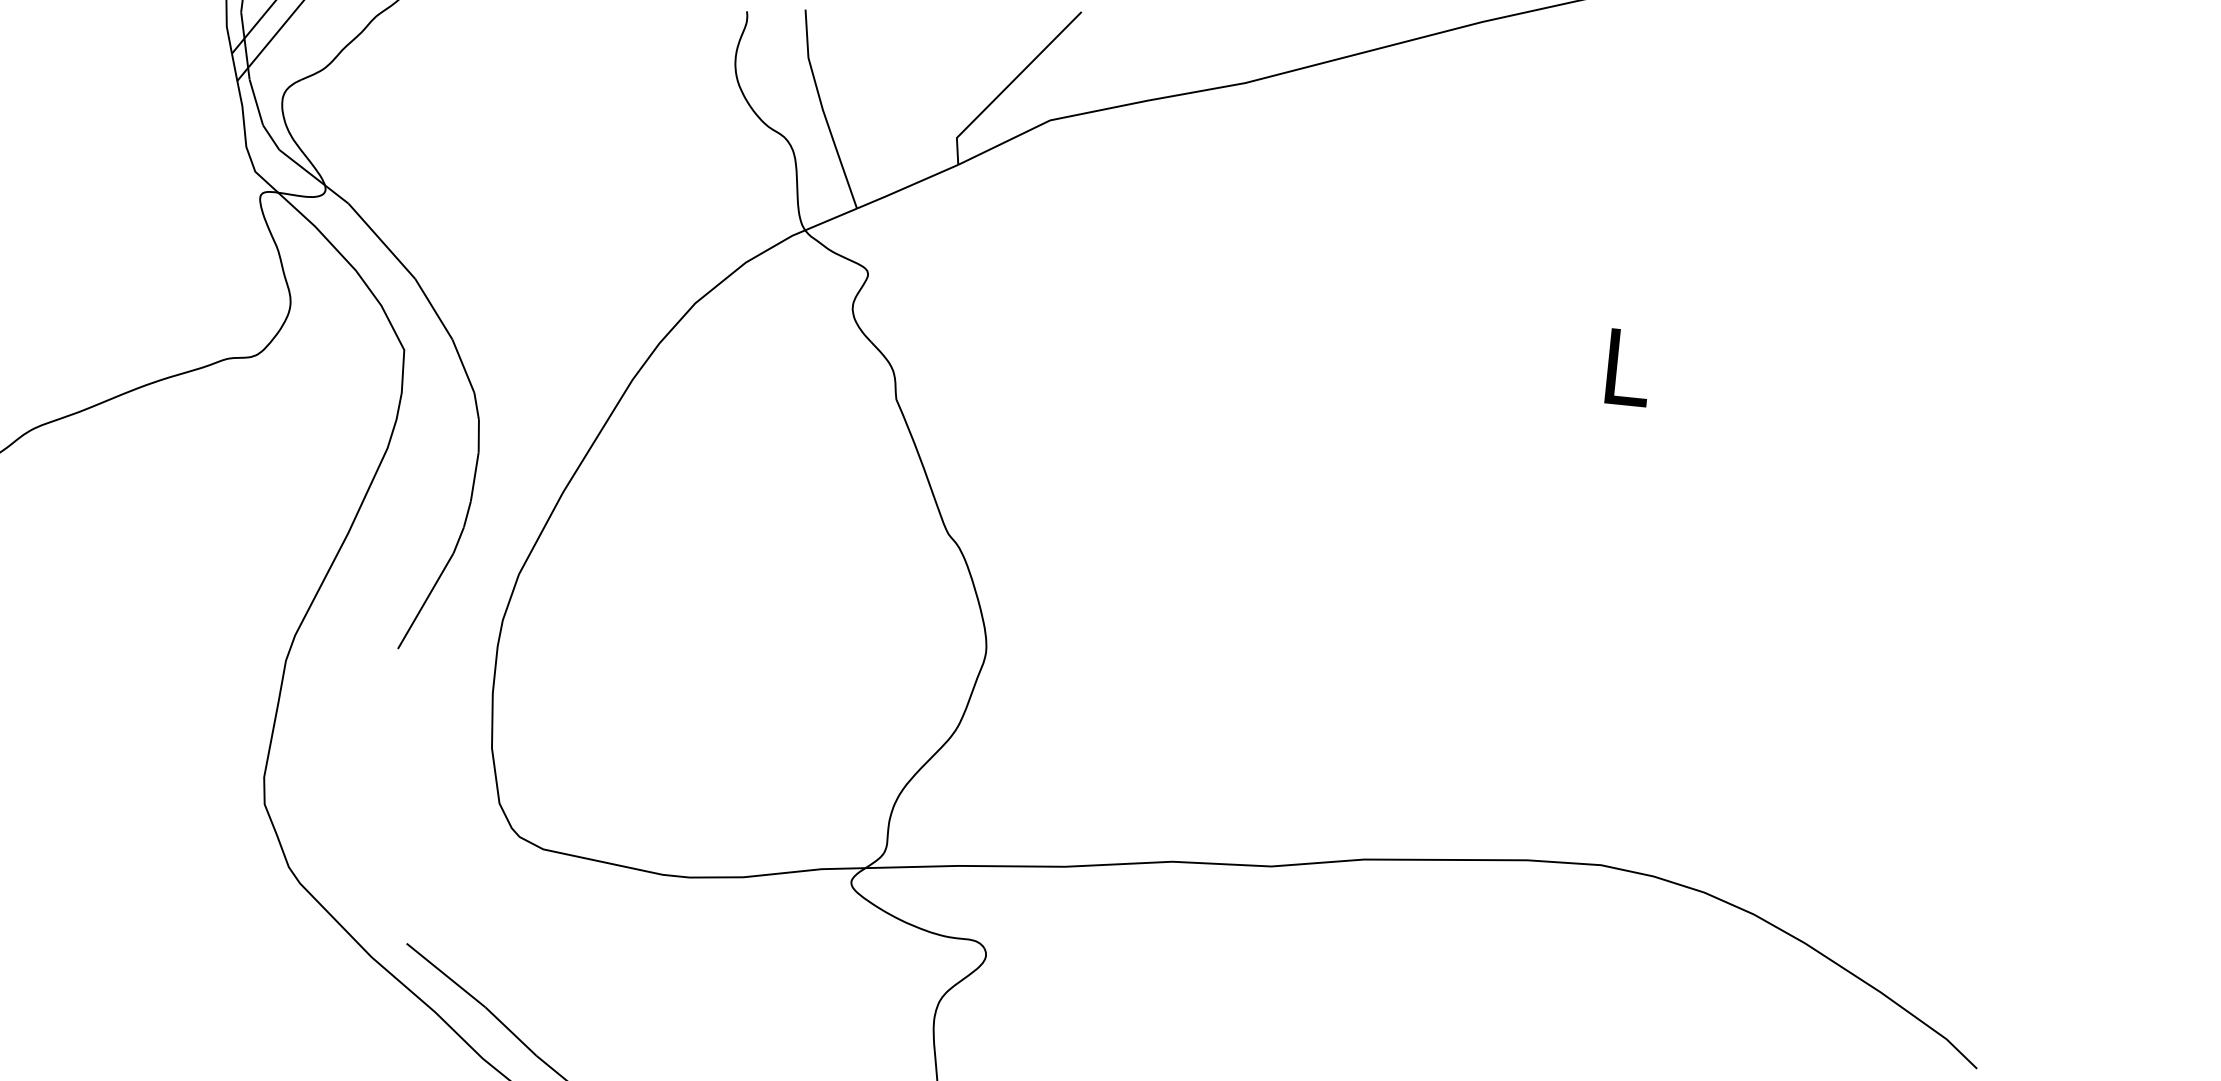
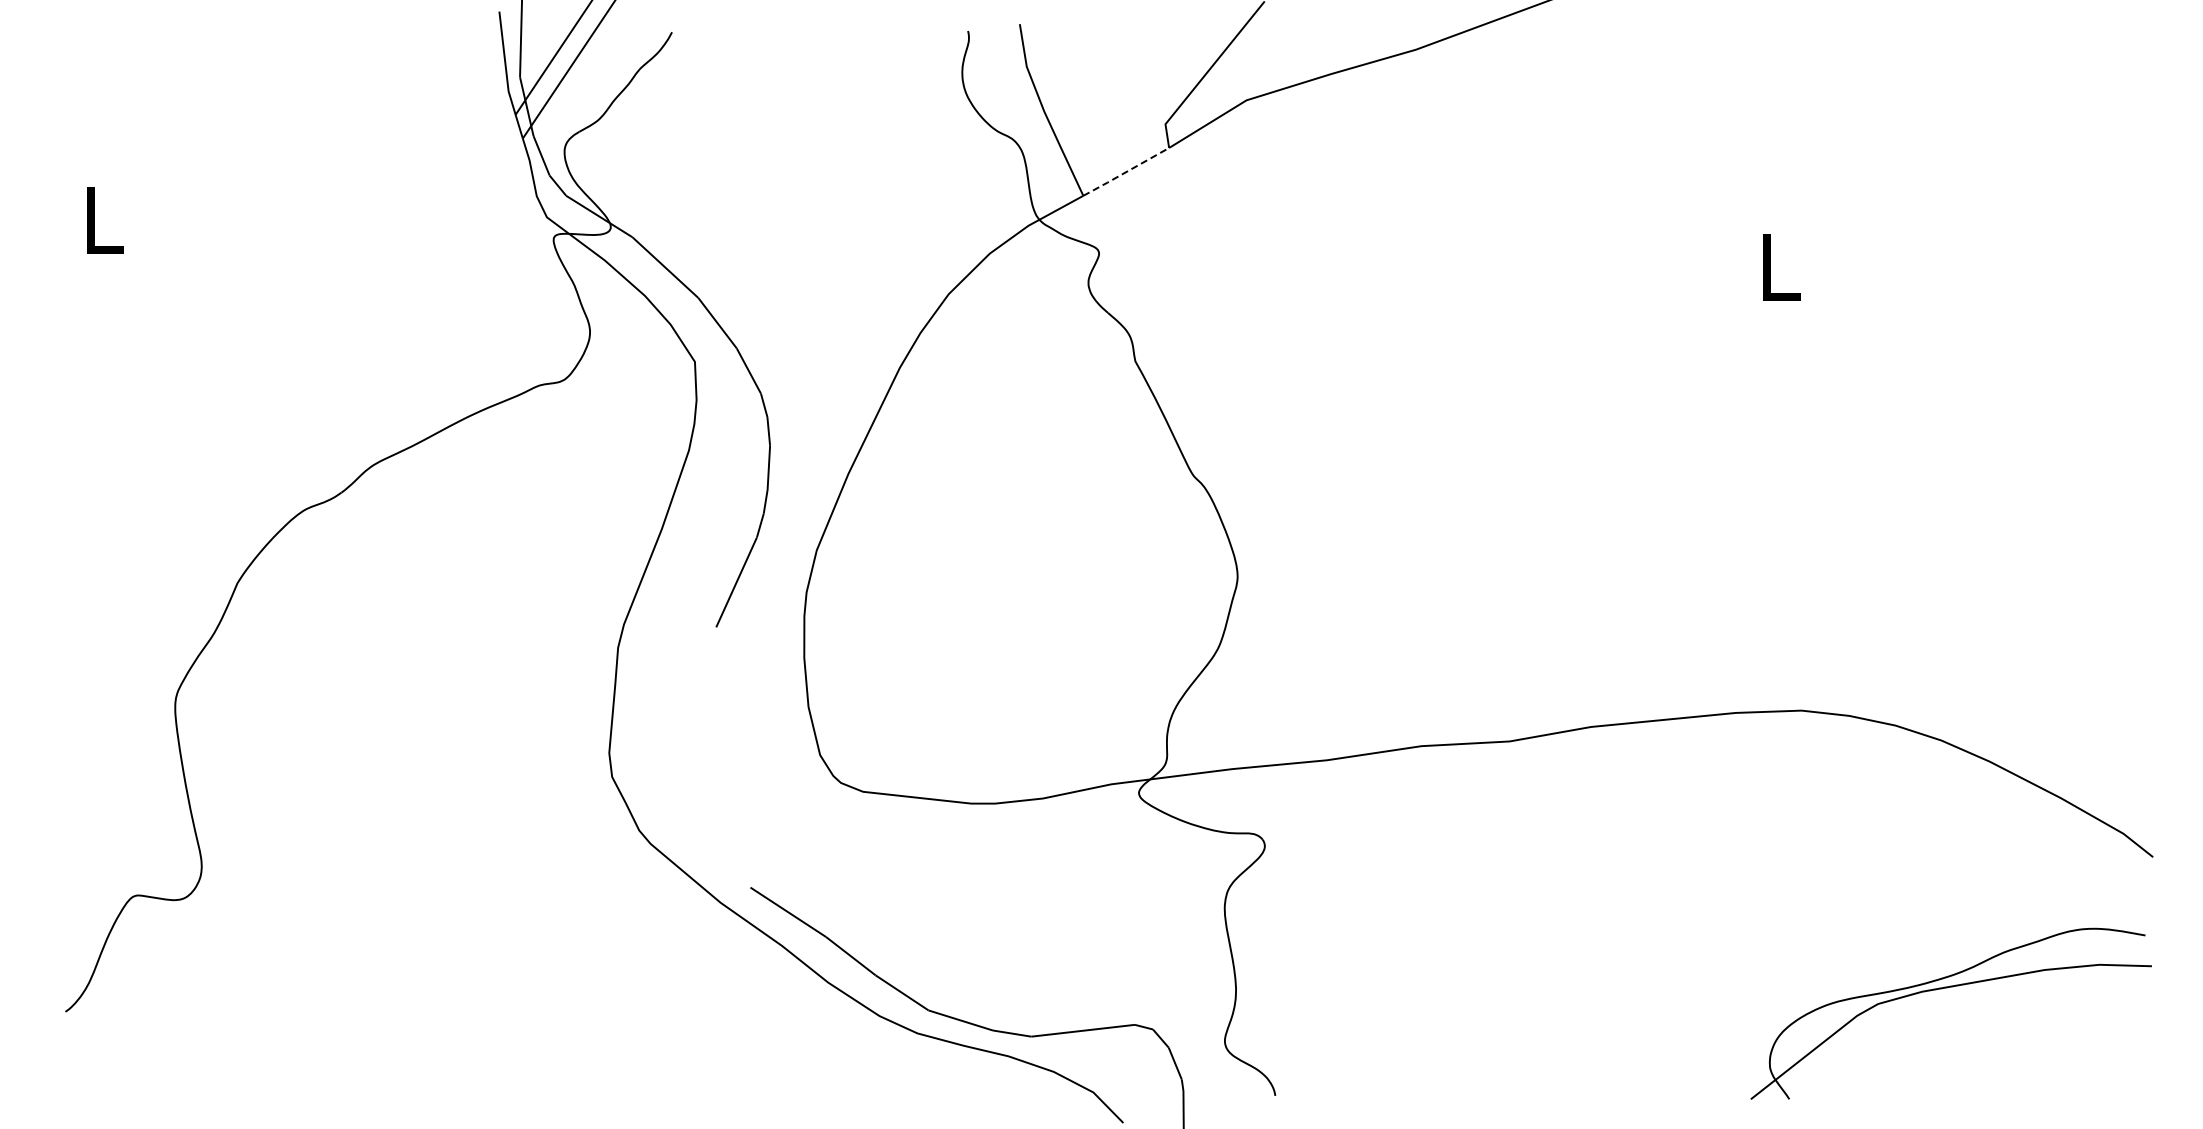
line: (906, 187) -> (1125, 172), solid -> dashed

